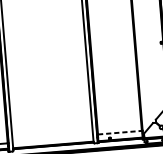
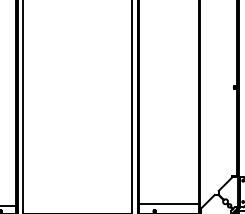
line: (119, 132) -> (168, 204), dashed -> solid

